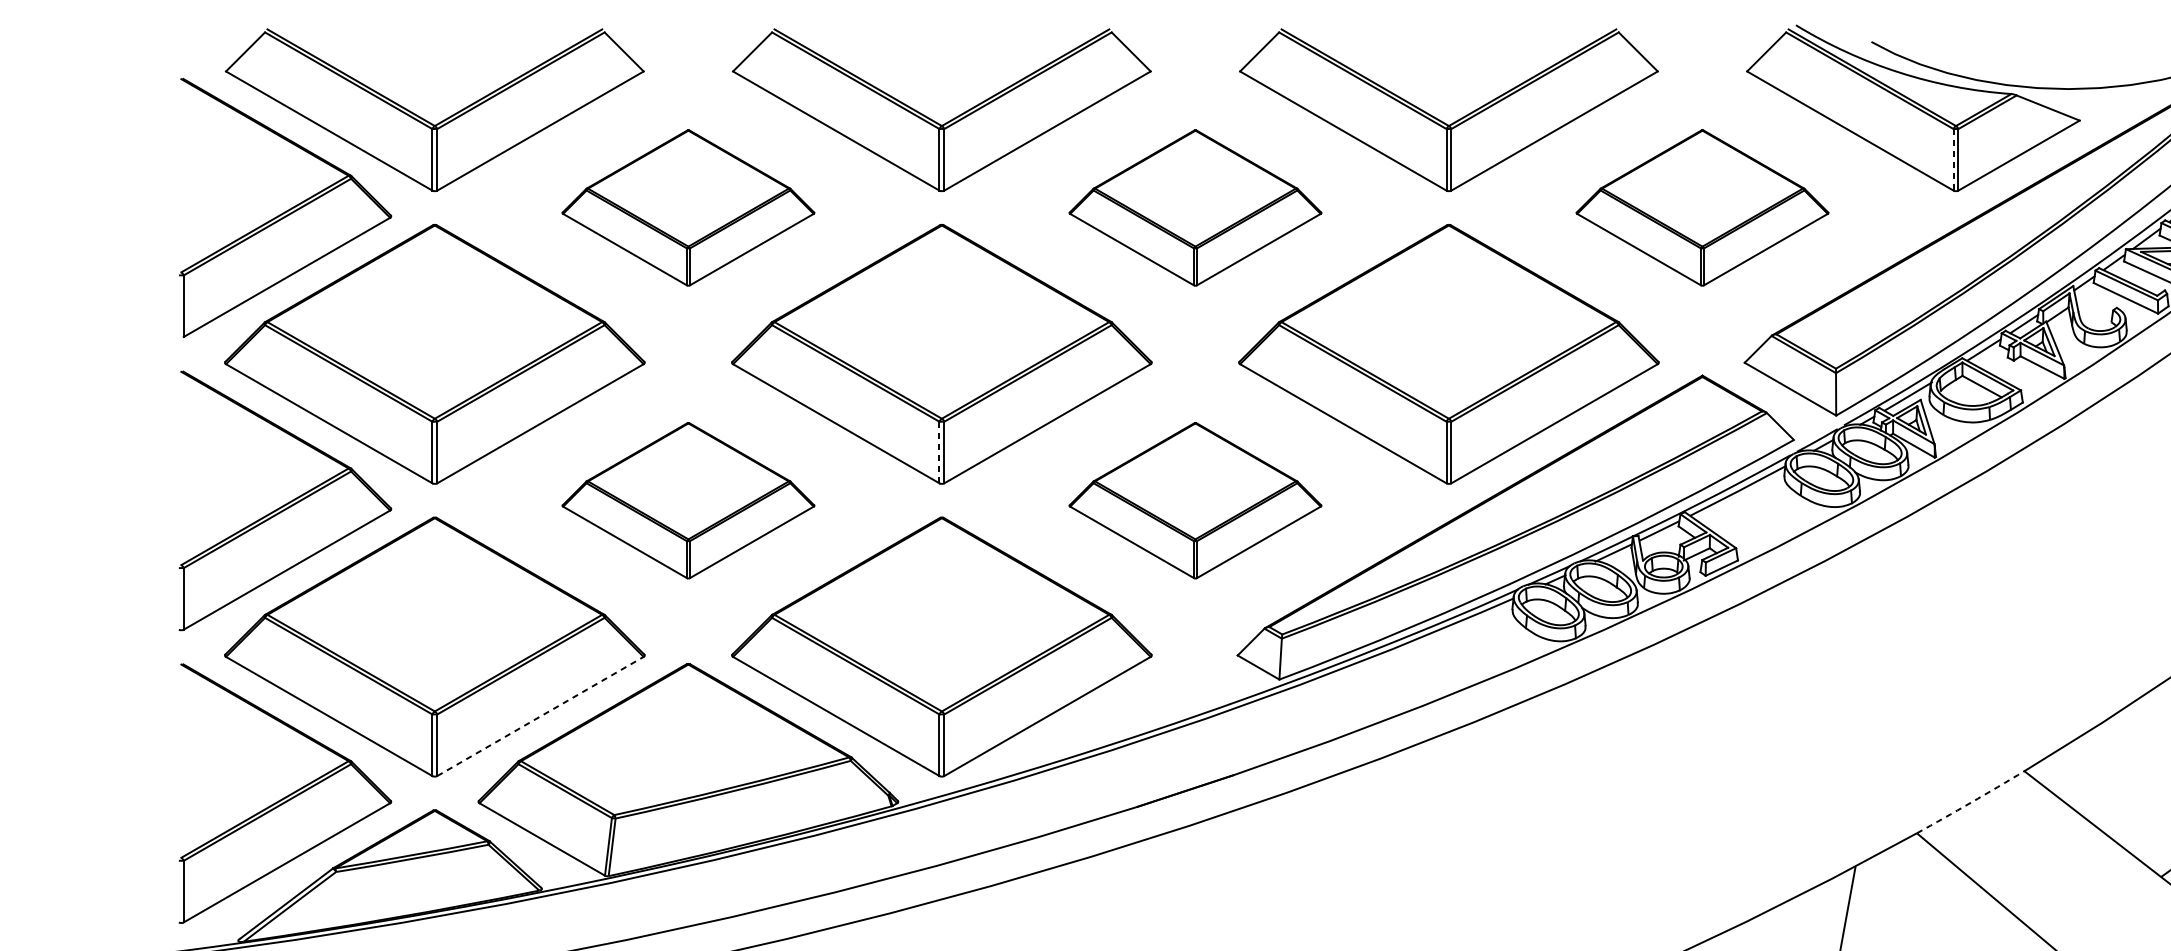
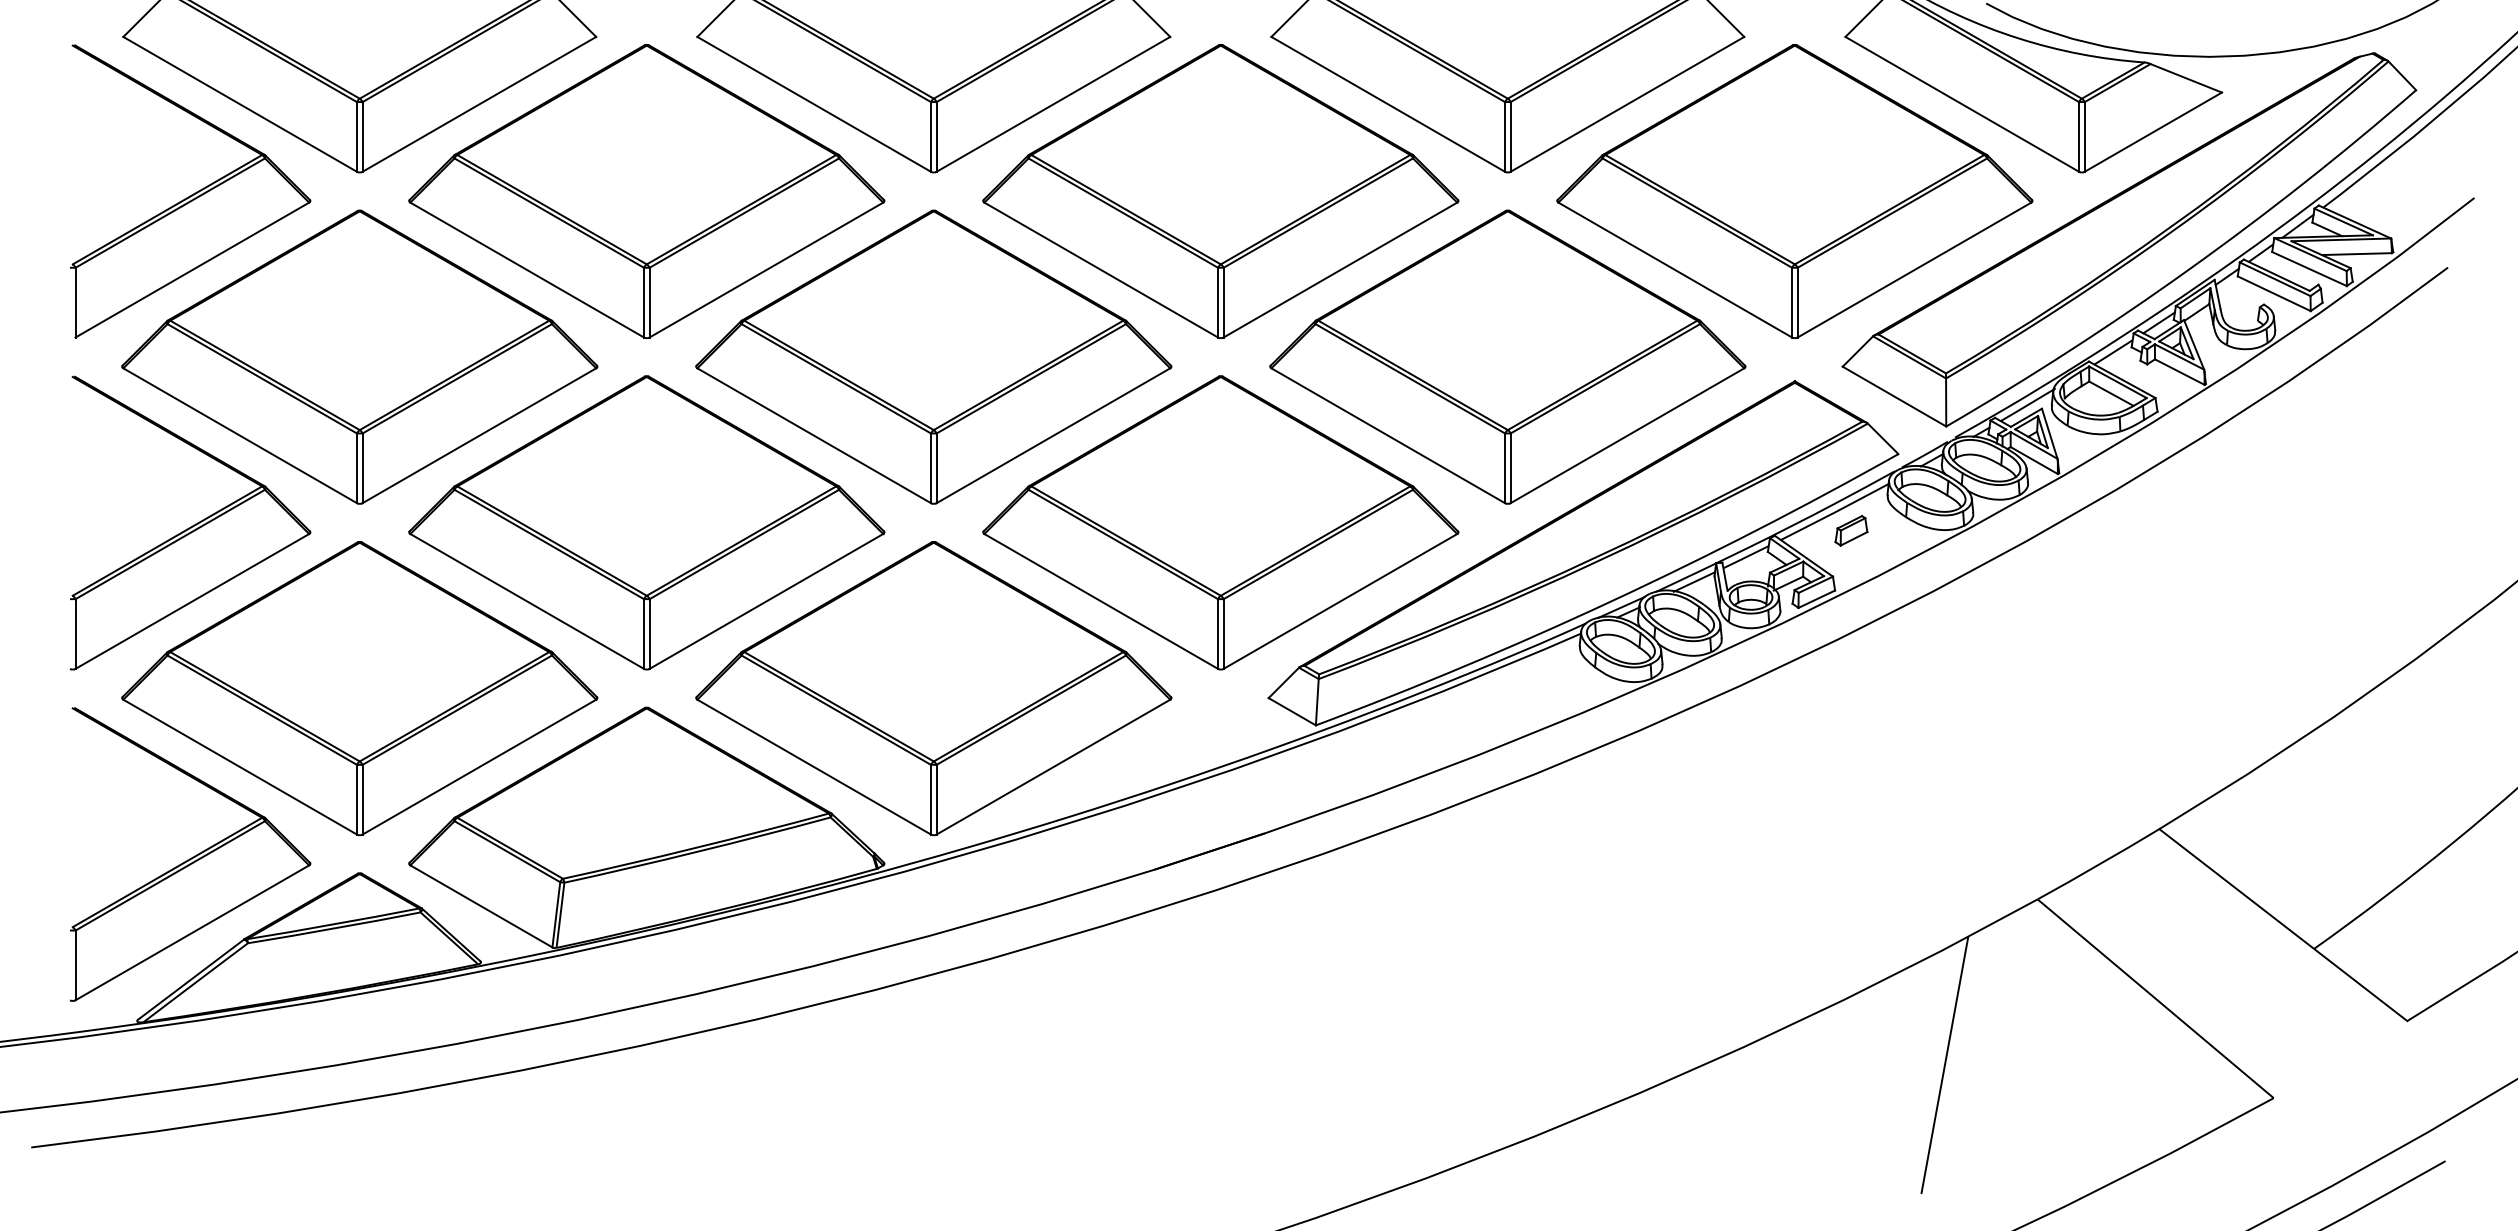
line: (1953, 159) -> (2079, 136), dashed -> solid
part: (688, 208) -> (646, 191), size x1.67
part: (1195, 208) -> (1220, 191), size x1.67
part: (1702, 208) -> (1794, 191), size x1.67
line: (939, 452) -> (931, 468), dashed -> solid
part: (688, 500) -> (646, 522), size x1.67
part: (1195, 500) -> (1220, 522), size x1.67
part: (1752, 507) -> (1851, 530), added
line: (540, 716) -> (479, 767), dashed -> solid
arc: (1970, 802) -> (2098, 864), dashed -> solid

